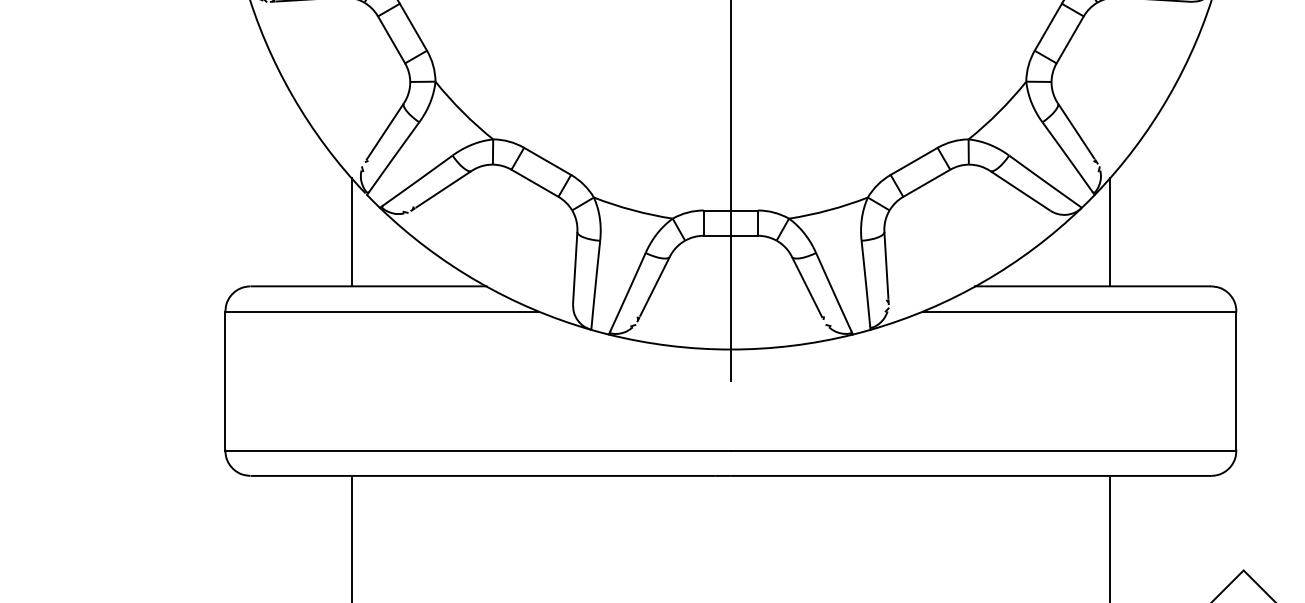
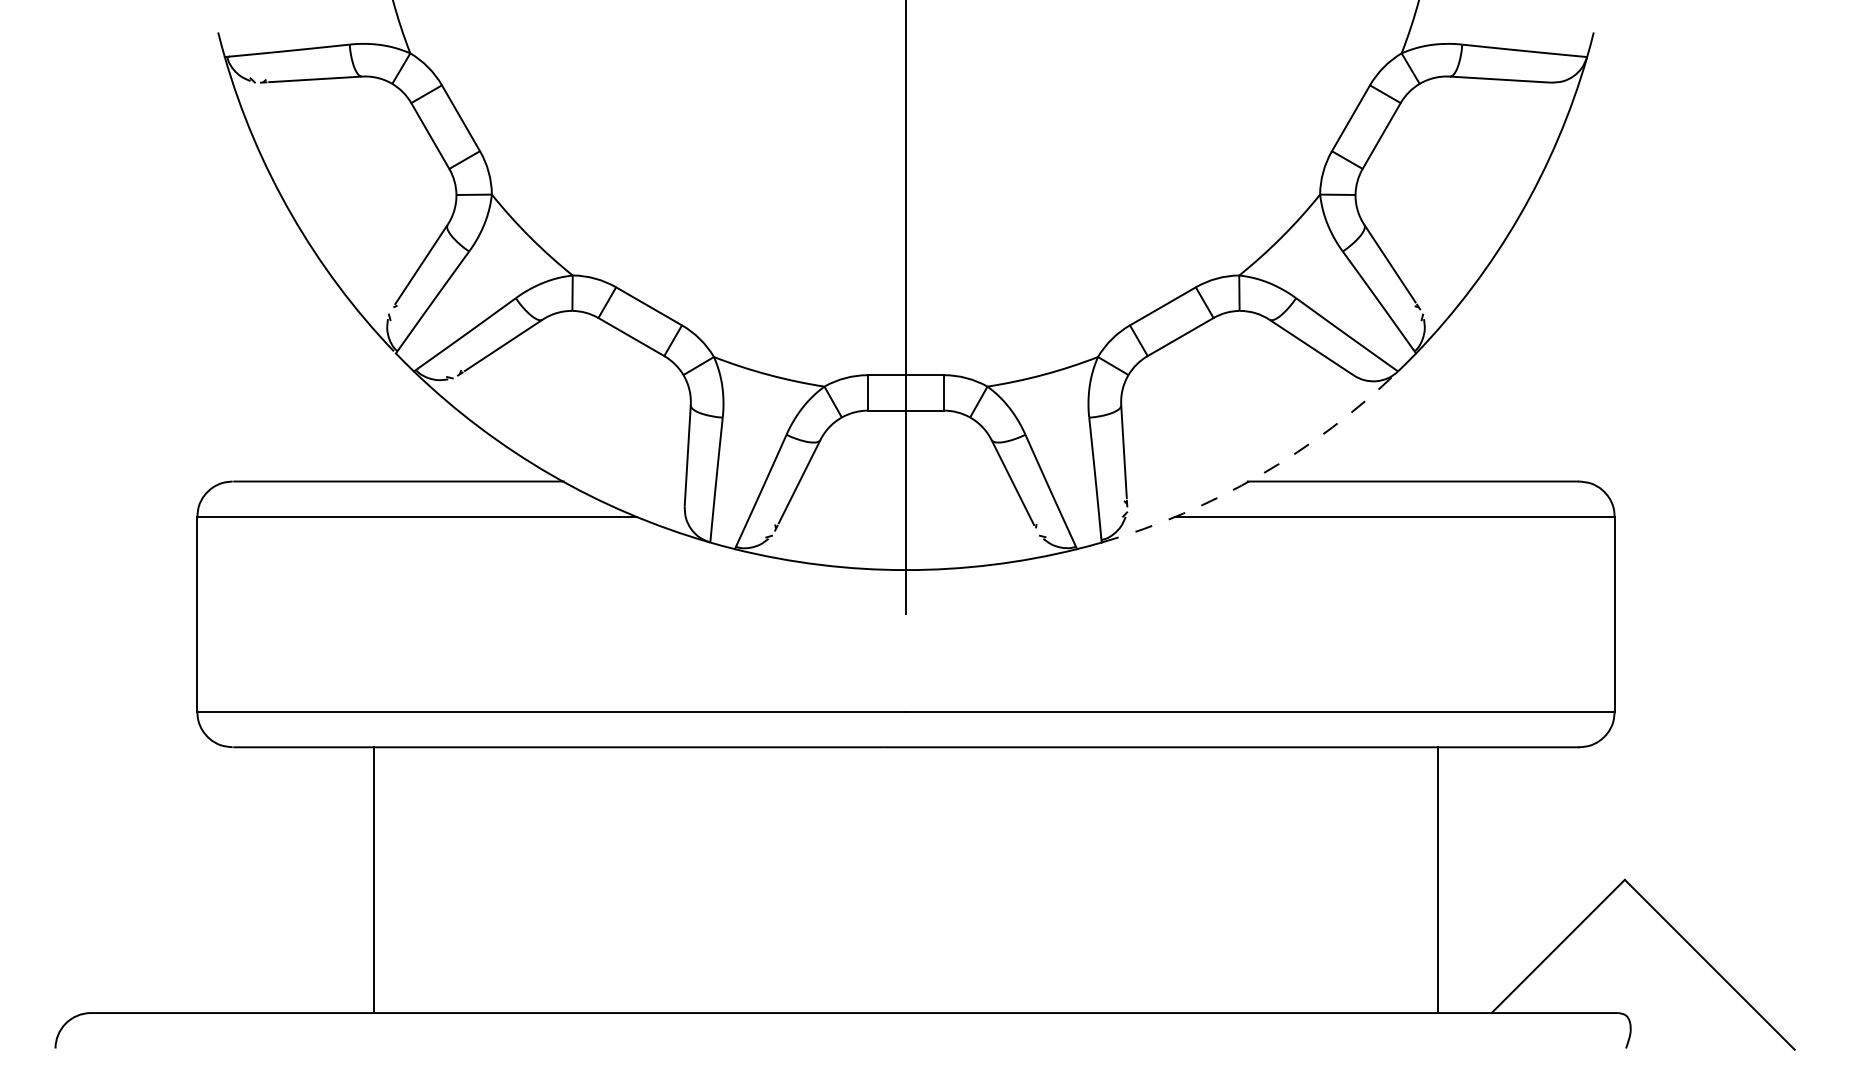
line: (351, 232) -> (374, 405), removed
line: (1110, 232) -> (1437, 405), removed
arc: (983, 282) -> (1260, 475), solid -> dashed

